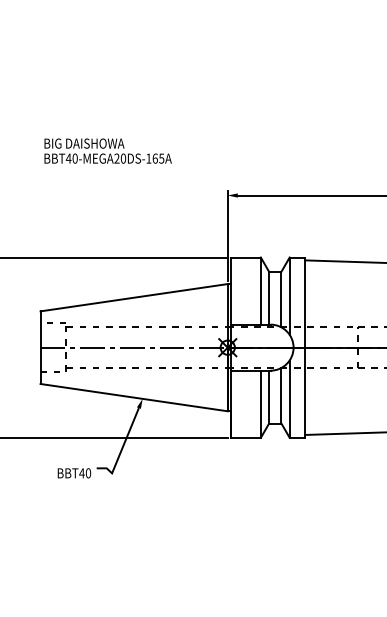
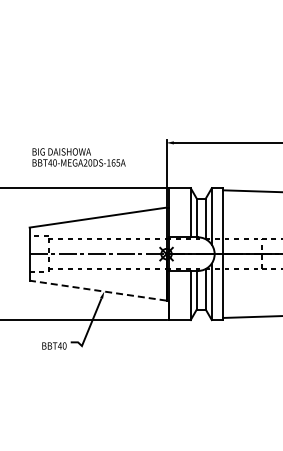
text: (107, 151) -> (78, 157), moved
line: (133, 397) -> (97, 290), solid -> dashed

